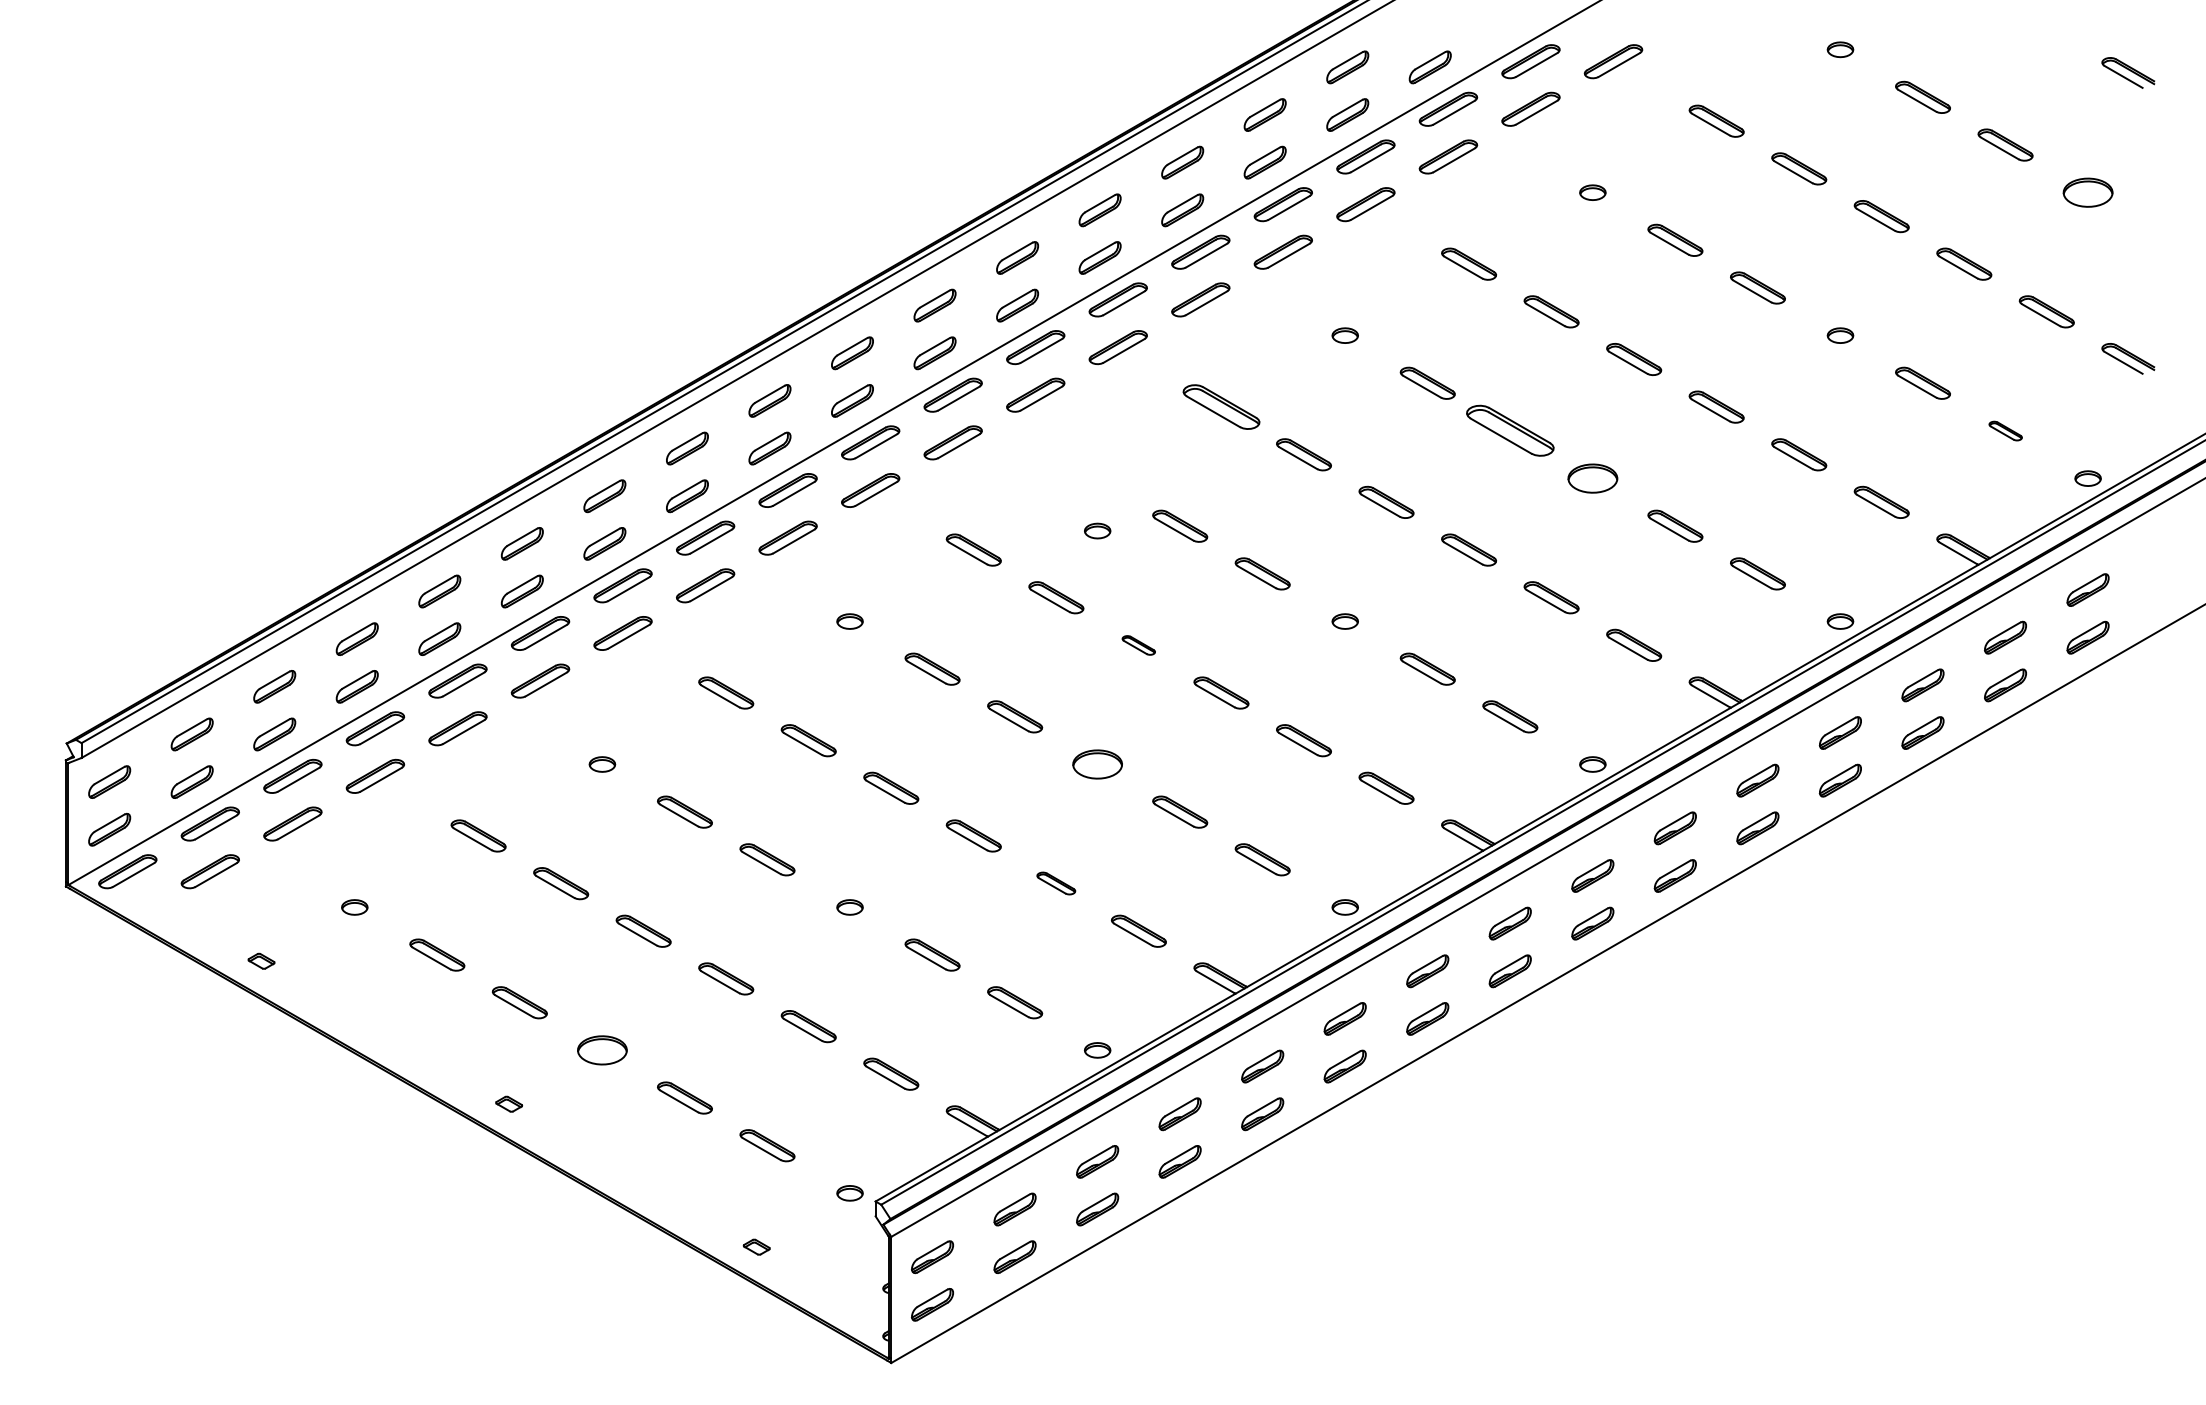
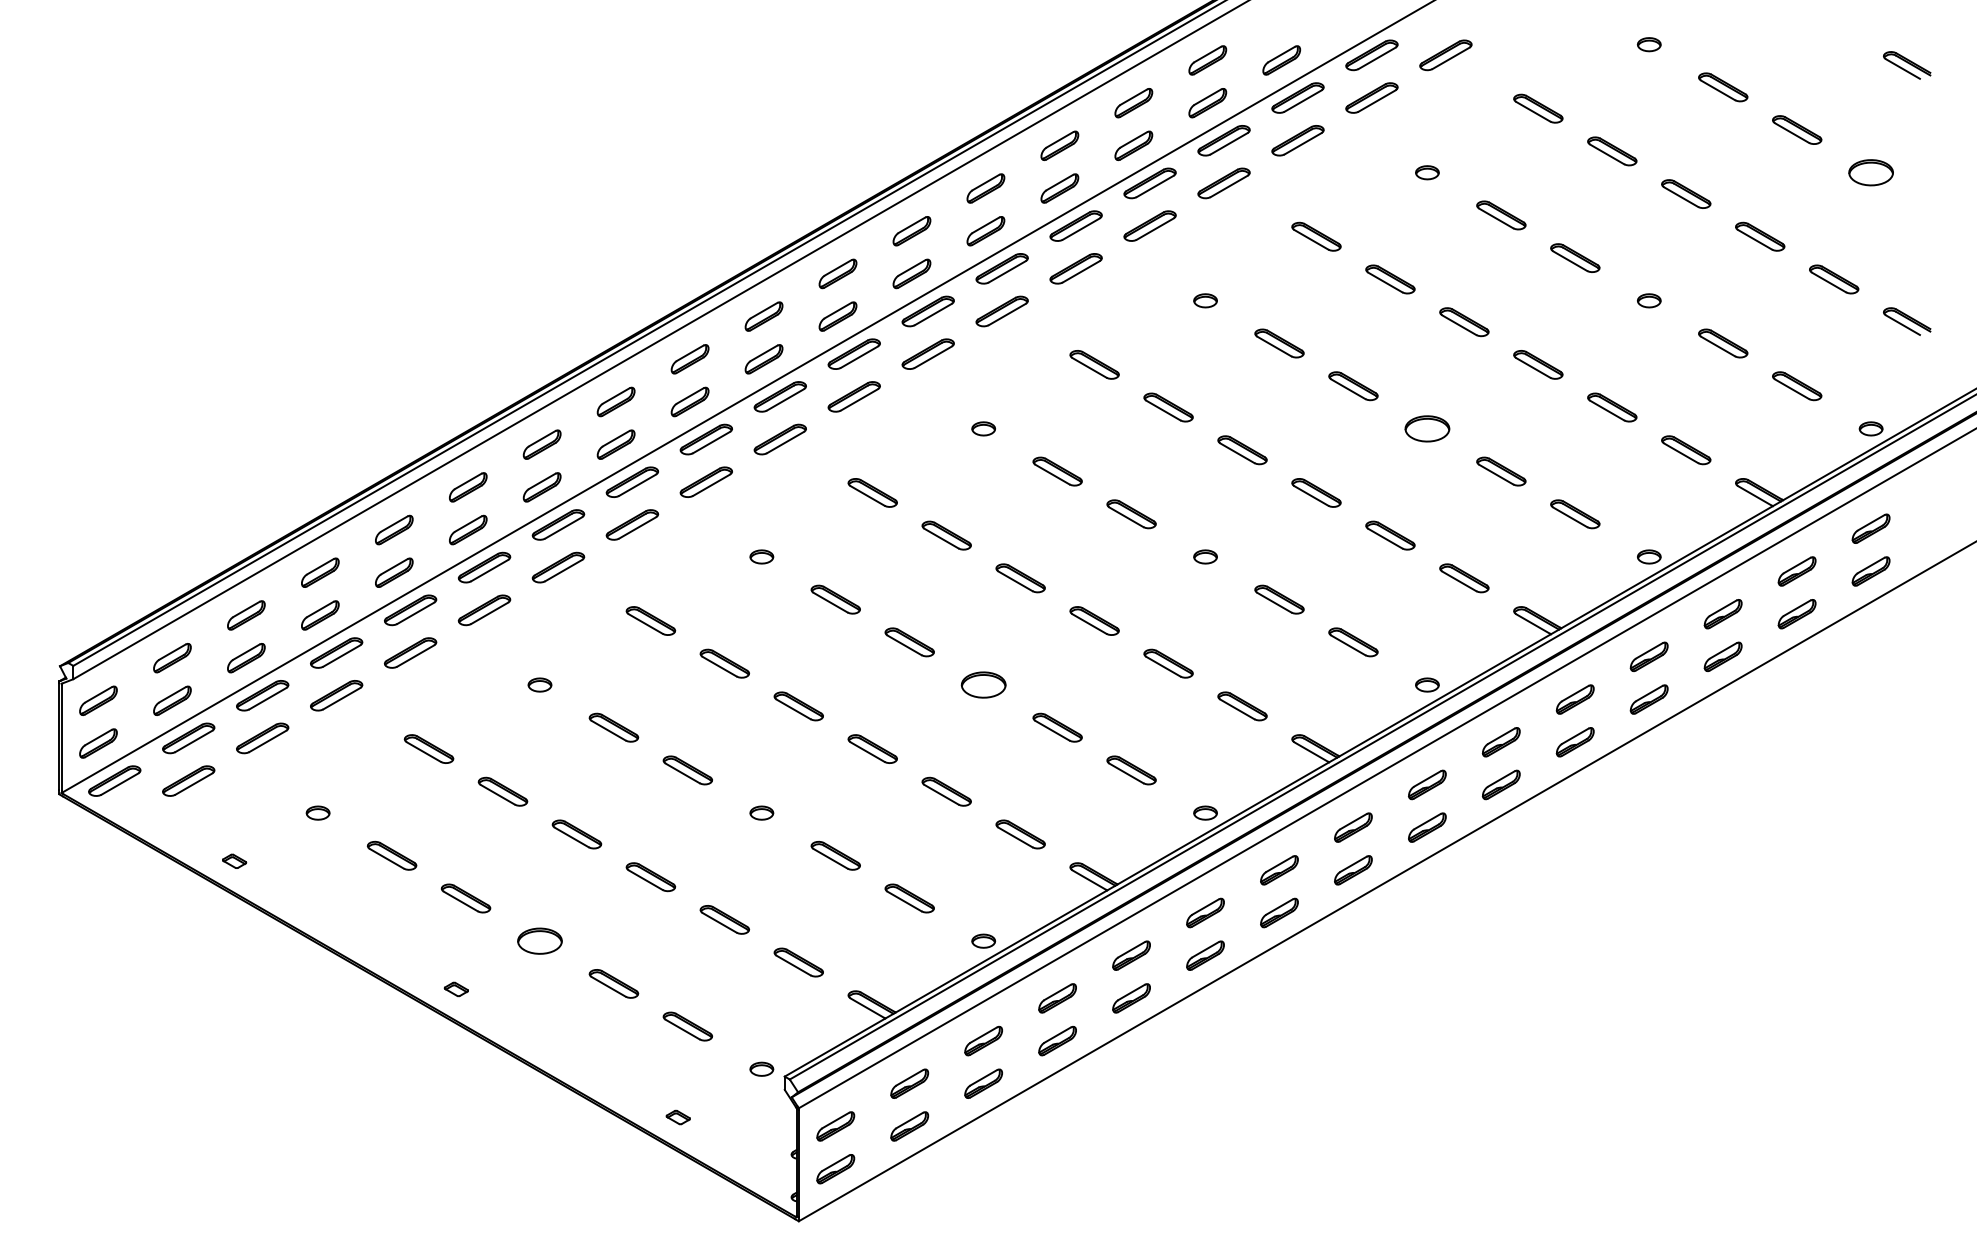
part: (1221, 406) -> (1094, 364), size x0.71
part: (1510, 431) -> (1353, 386), size x0.62
part: (2005, 431) -> (1797, 386), size x1.67
part: (1097, 530) -> (983, 428), moved
part: (1138, 645) -> (1020, 578), size x1.67
part: (1056, 883) -> (946, 791), size x1.43

